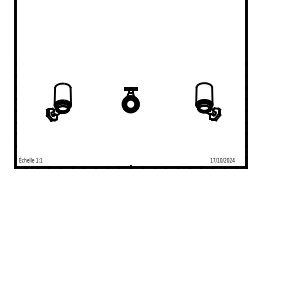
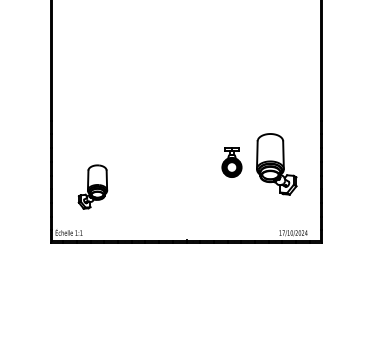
part: (130, 99) -> (231, 162), moved
part: (58, 101) -> (92, 186), moved
part: (208, 101) -> (276, 164), size x1.4

